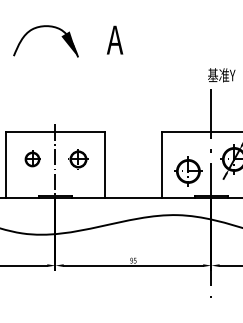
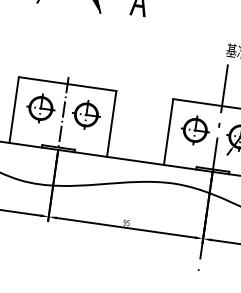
part: (32, 159) -> (40, 108), size x1.67
part: (78, 159) -> (86, 114), size x1.43
part: (188, 171) -> (195, 130), moved

